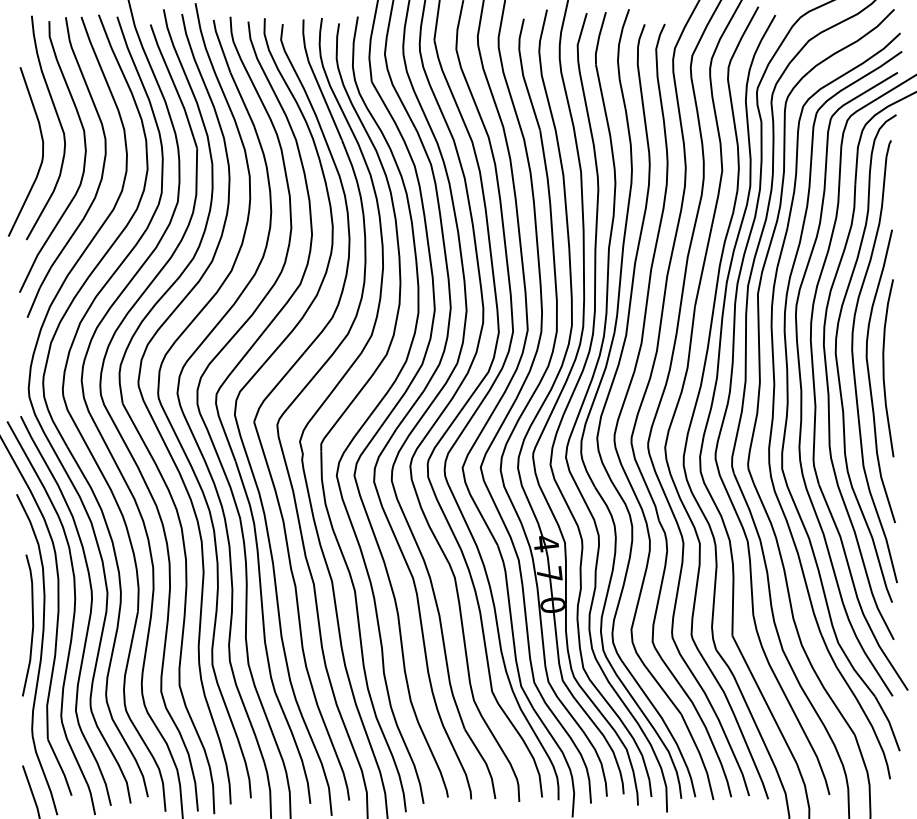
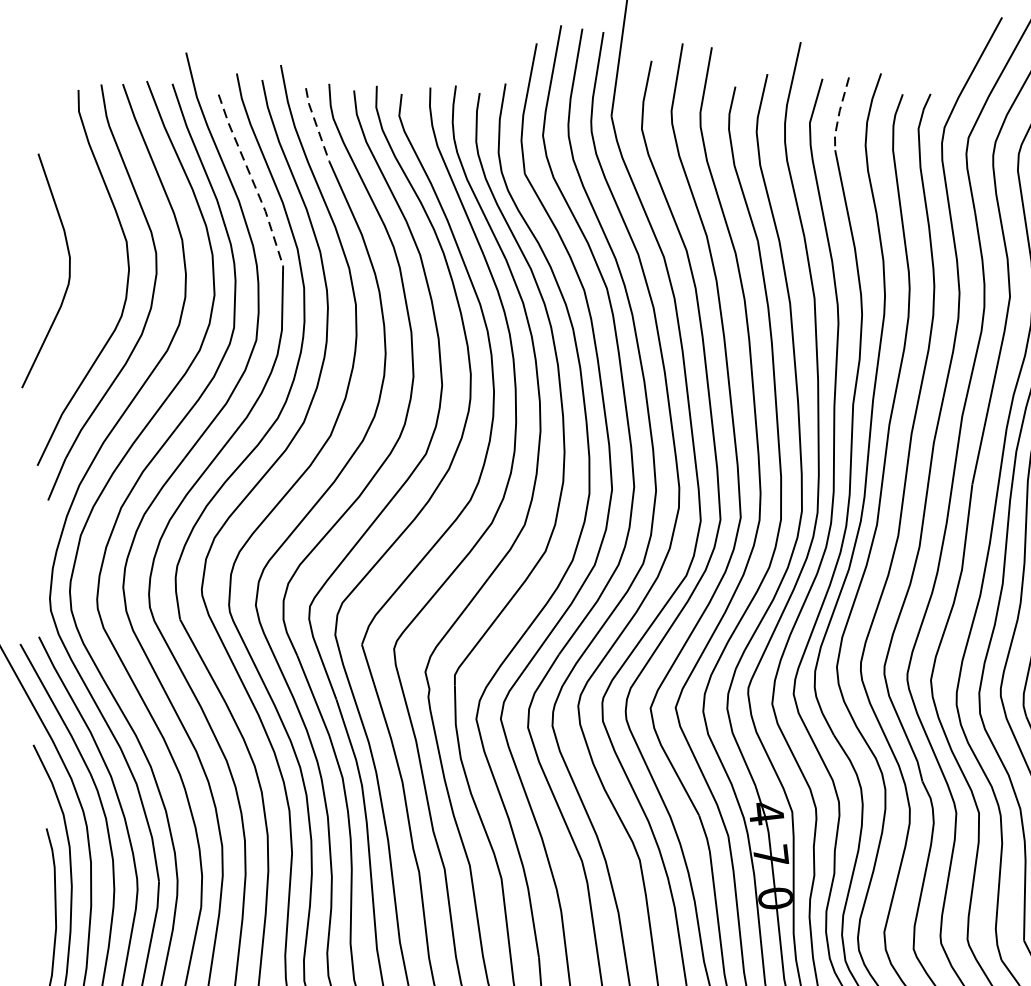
line: (598, 39) -> (838, 115), solid -> dashed
line: (221, 46) -> (316, 124), solid -> dashed
line: (174, 86) -> (251, 180), solid -> dashed
curve: (58, 121) -> (91, 228), removed

